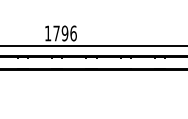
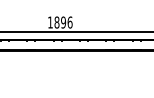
text: (55, 33) -> (56, 22), 1796 -> 1896

